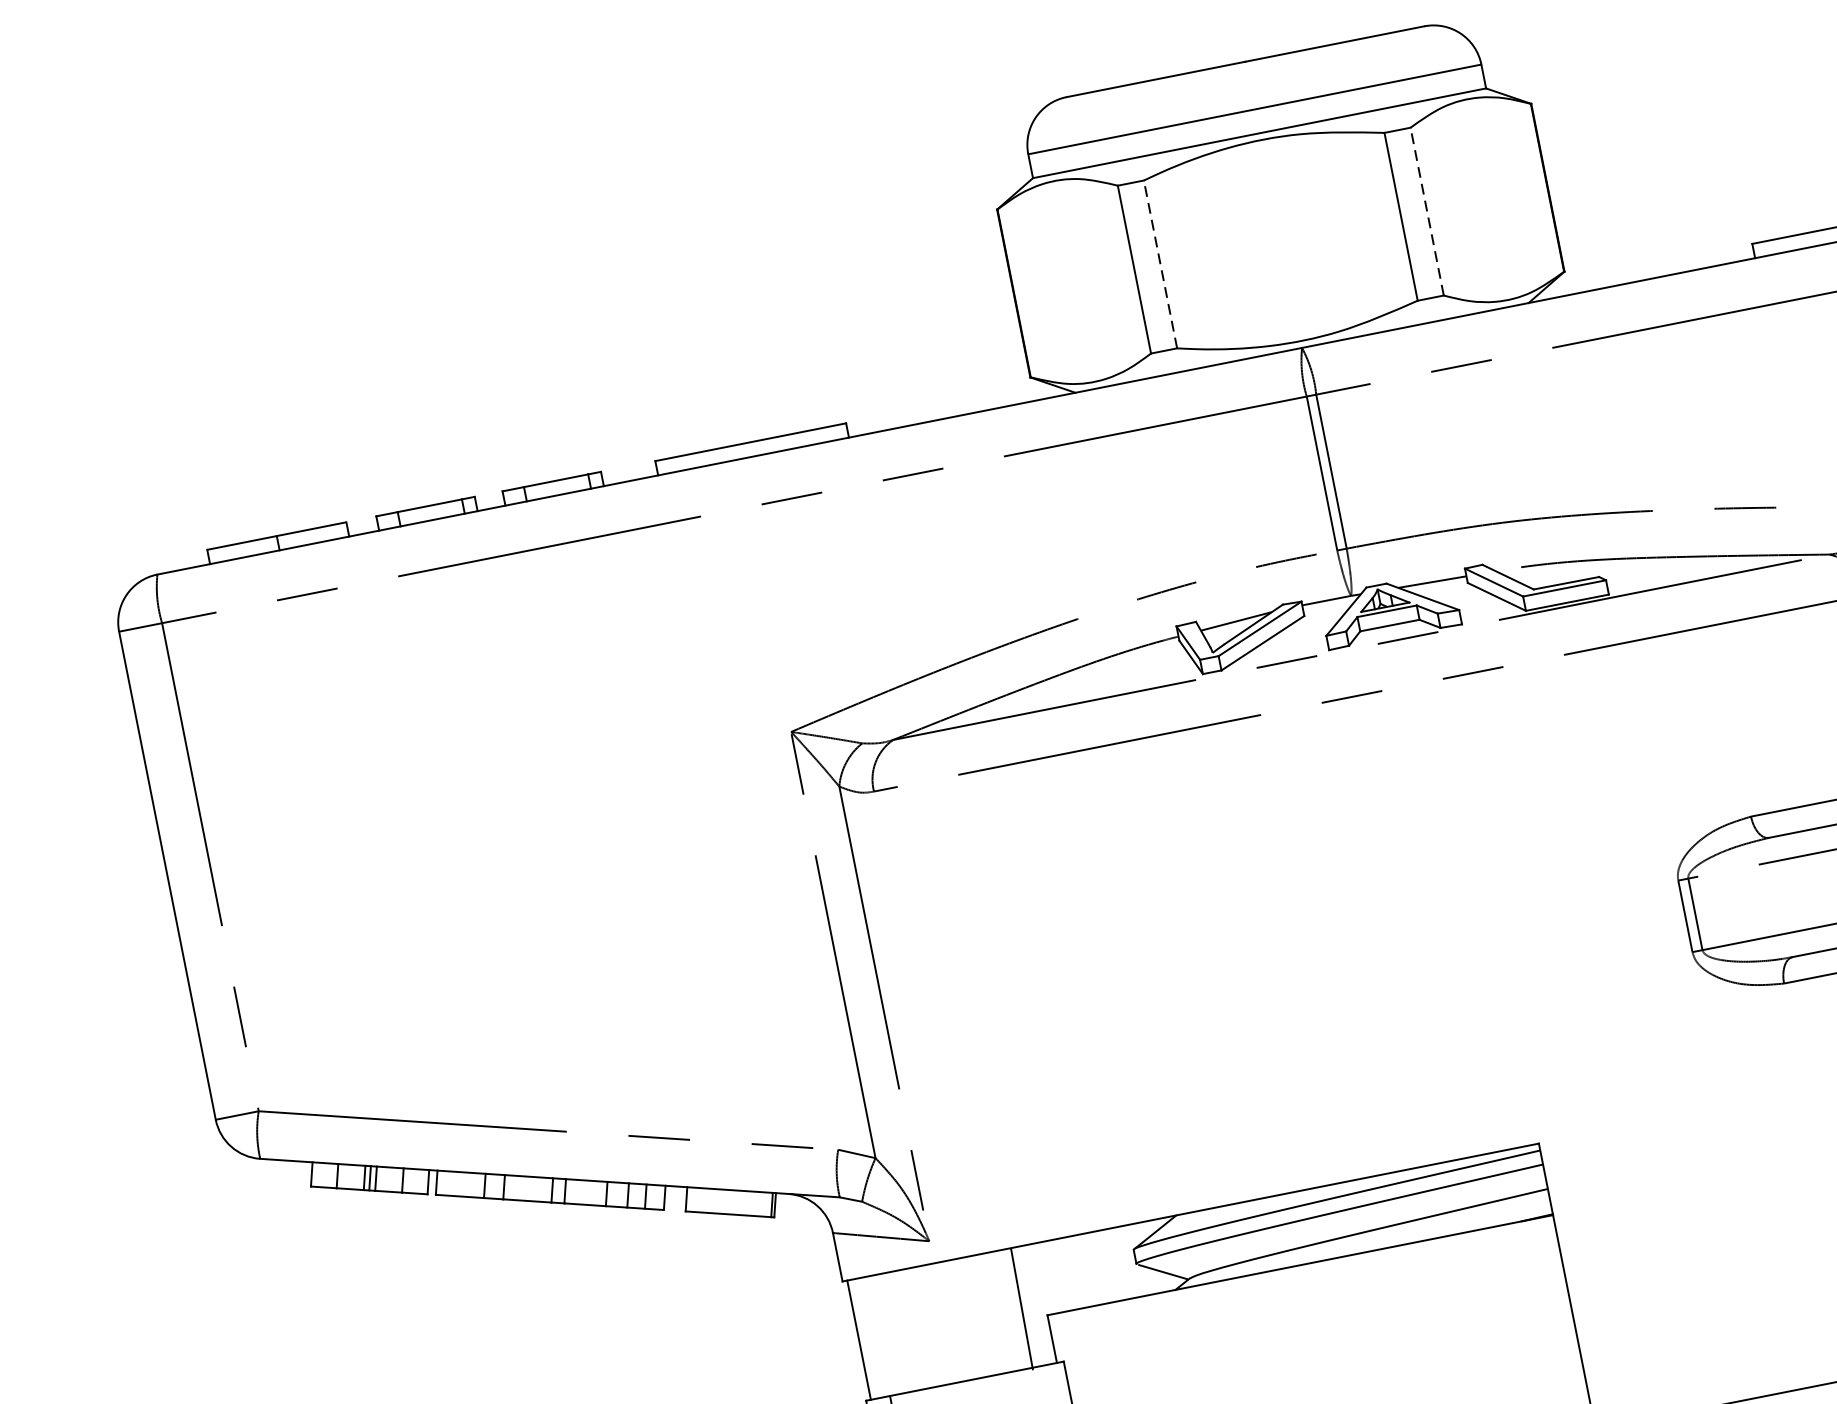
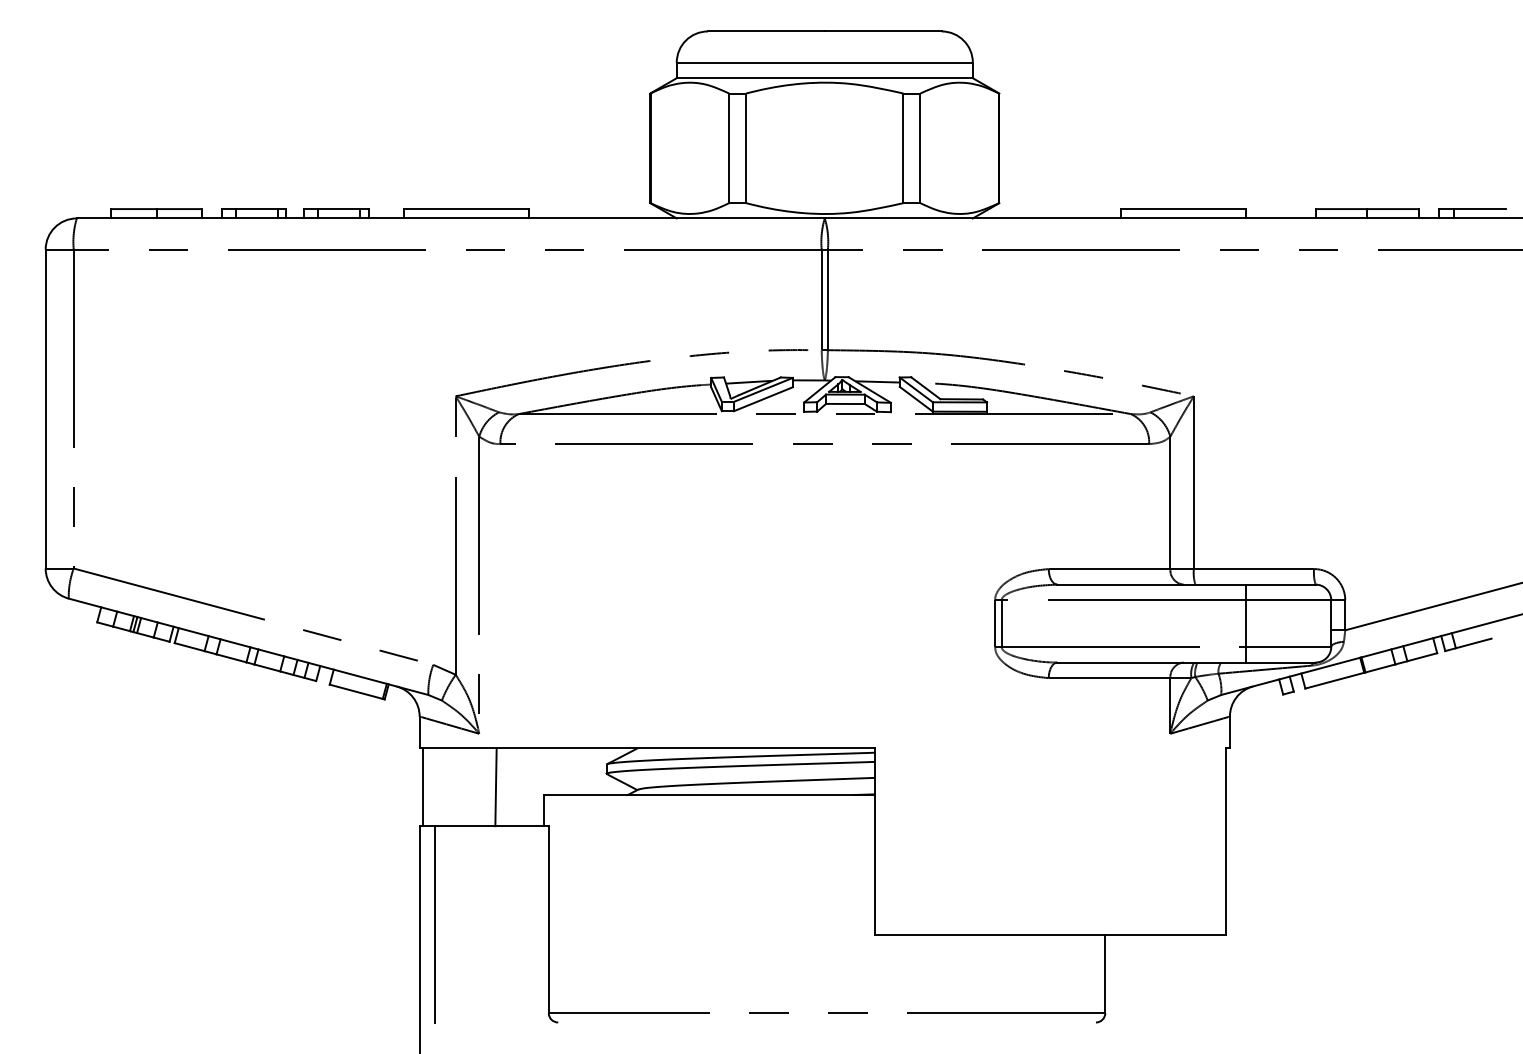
line: (1427, 211) -> (920, 148), dashed -> solid
line: (1161, 264) -> (746, 148), dashed -> solid
line: (1021, 1310) -> (495, 787), moved

